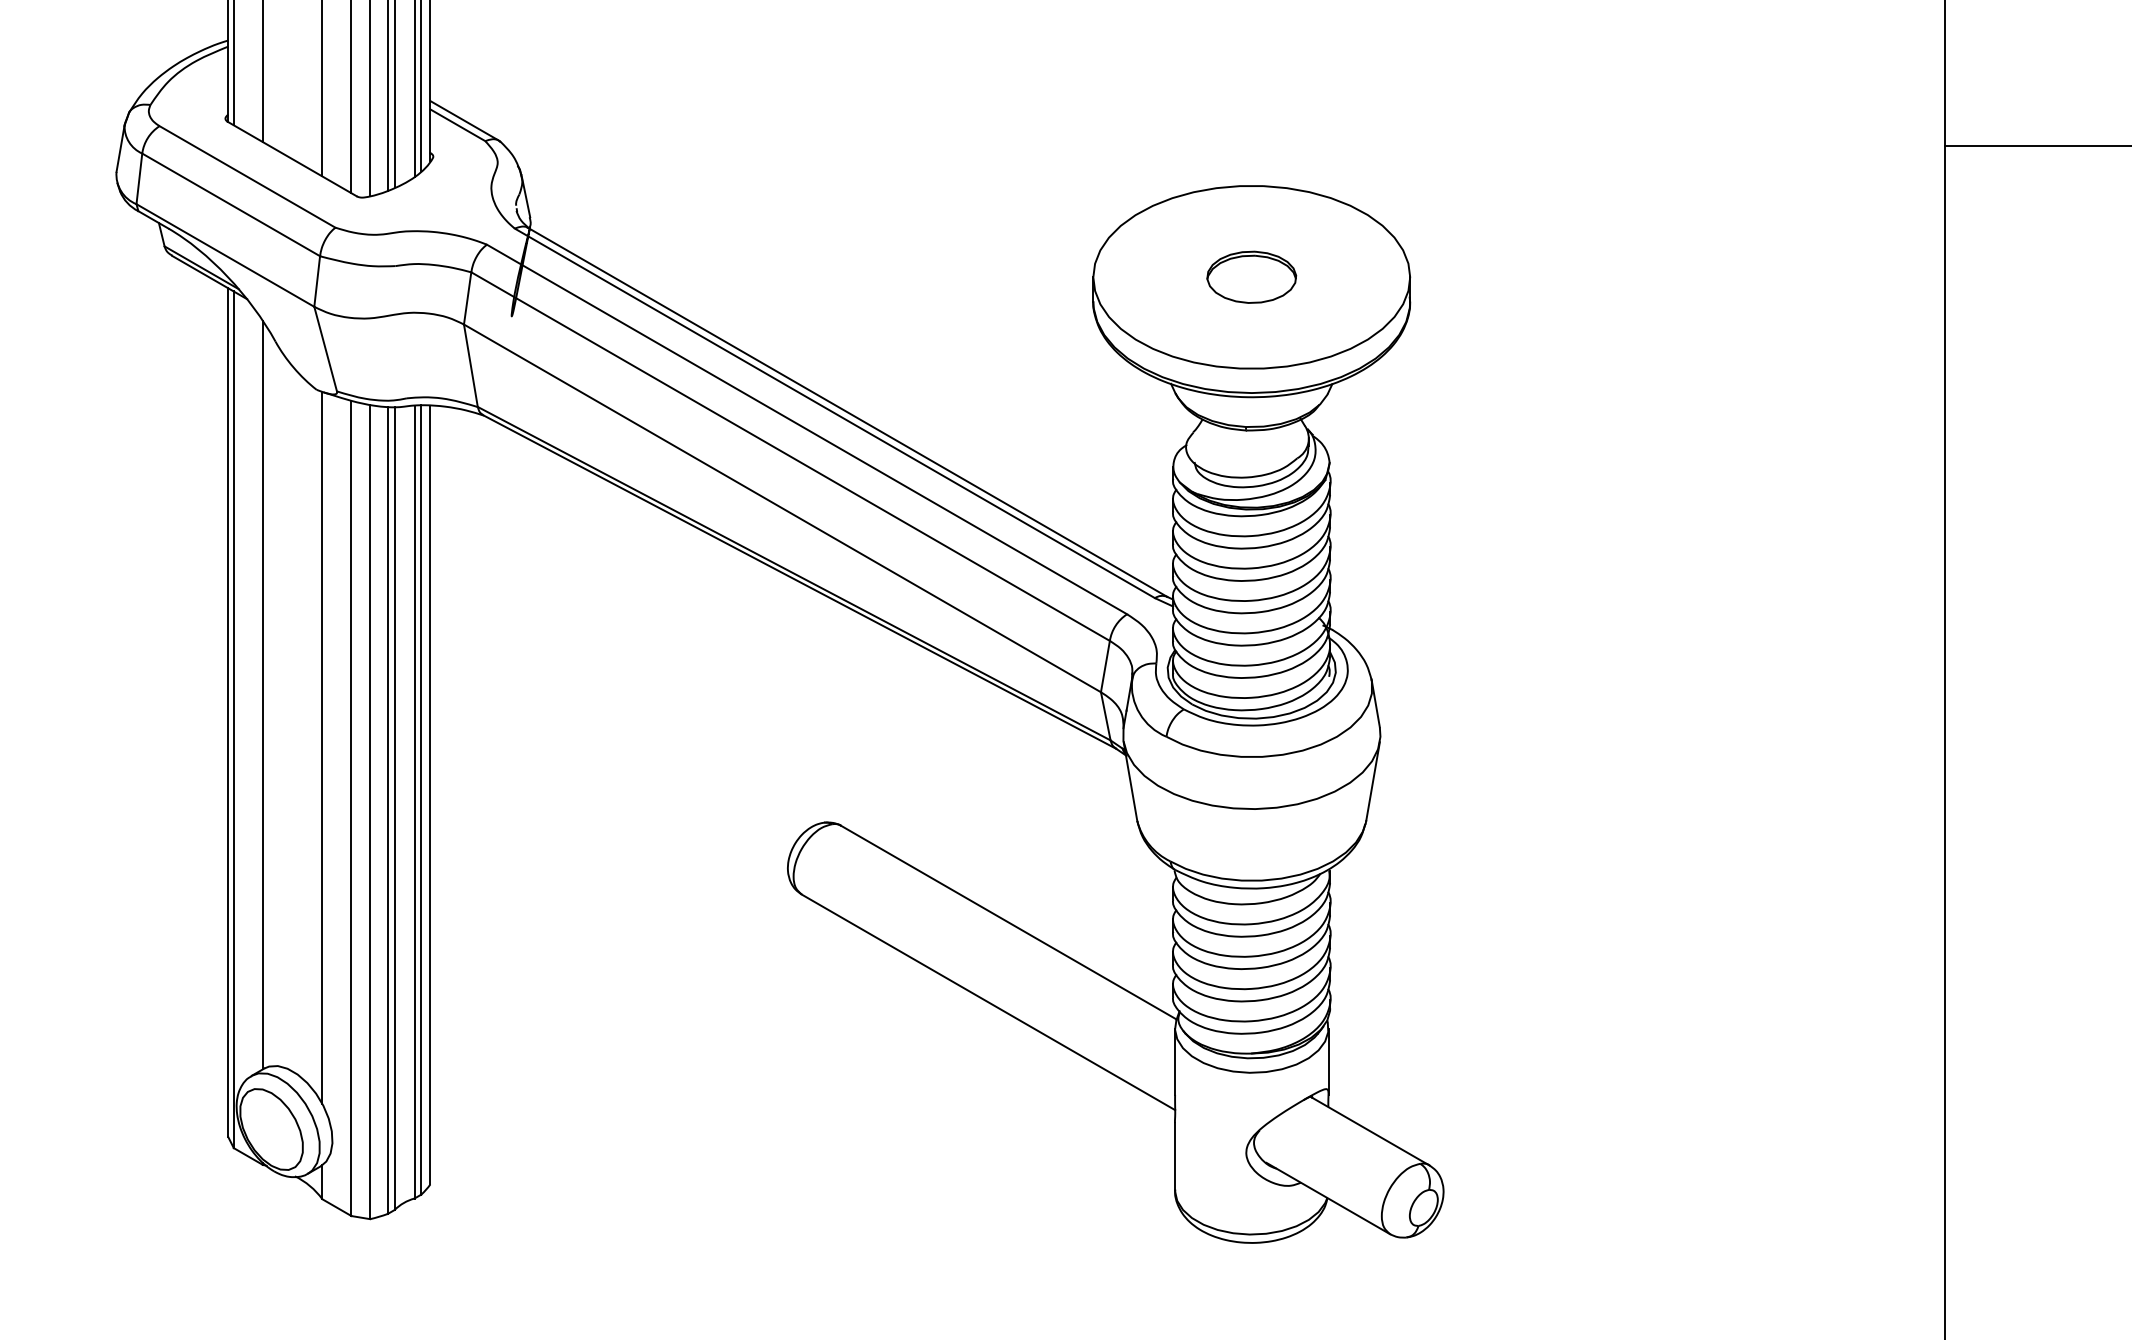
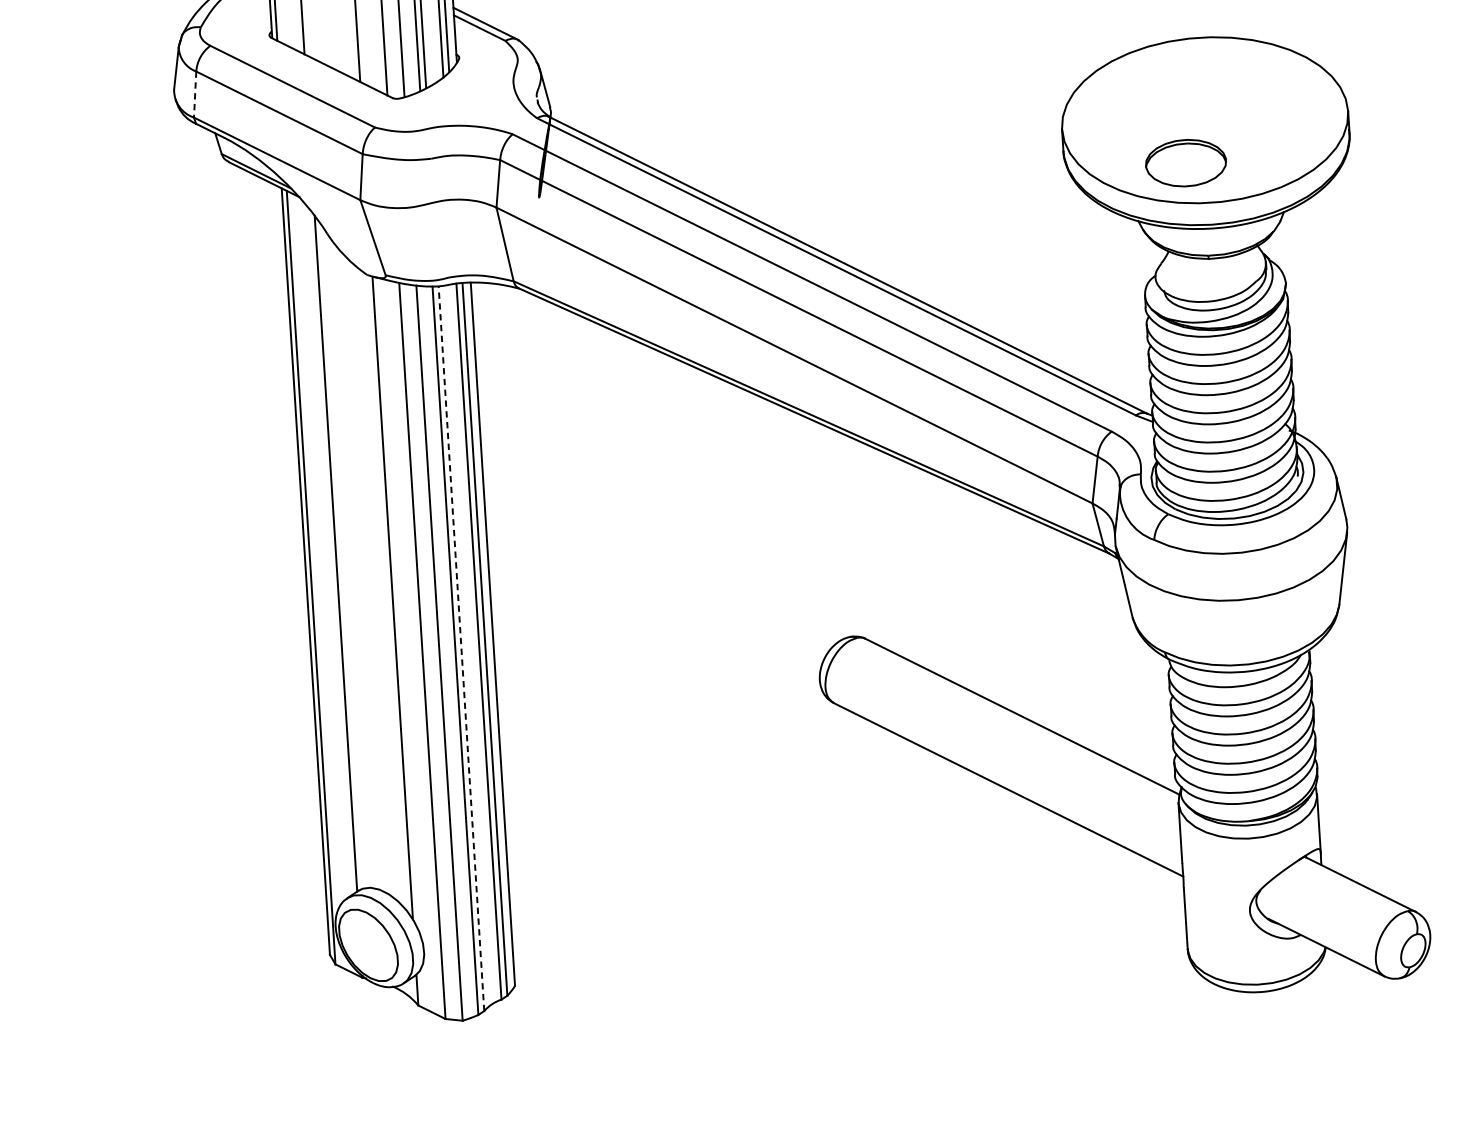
line: (139, 179) -> (195, 95), solid -> dashed
part: (1251, 276) -> (1185, 162), moved
line: (394, 808) -> (461, 648), solid -> dashed

